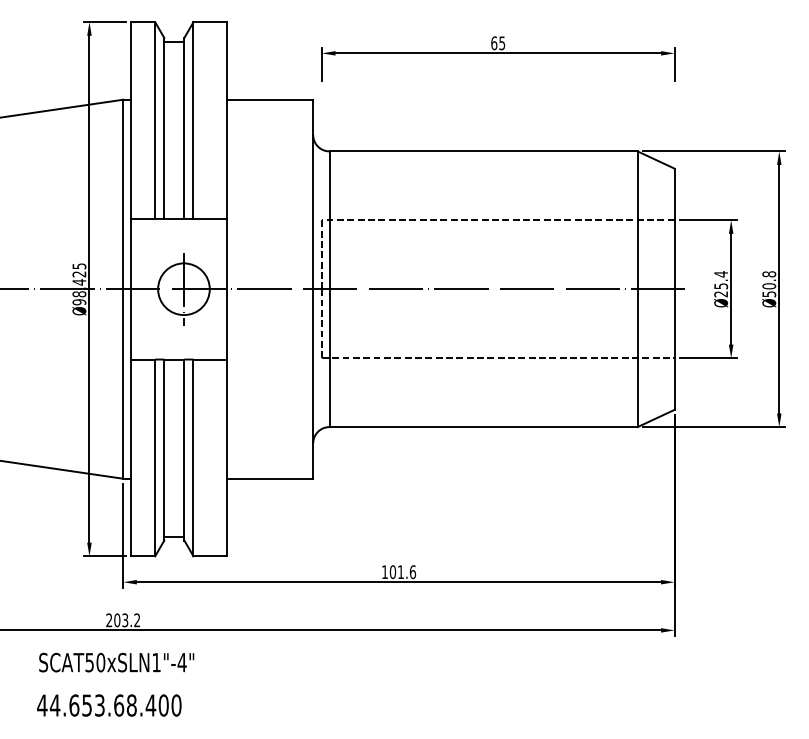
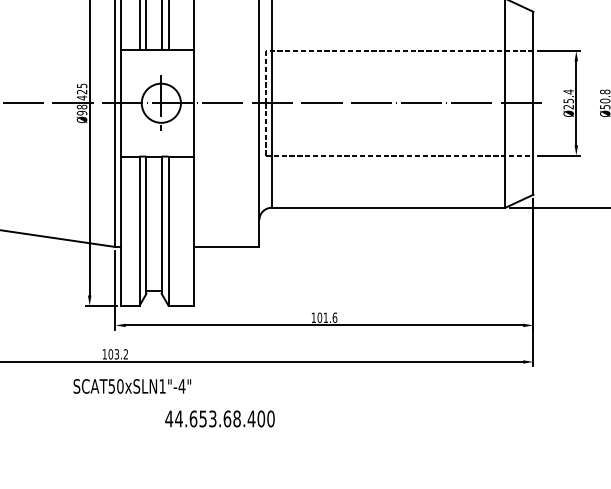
text: (109, 620) -> (104, 354), 203.2 -> 103.2
text: (116, 662) -> (132, 386), moved
text: (109, 705) -> (220, 418), moved

